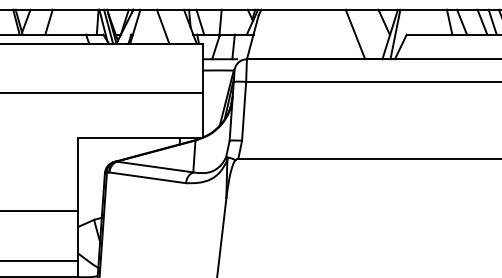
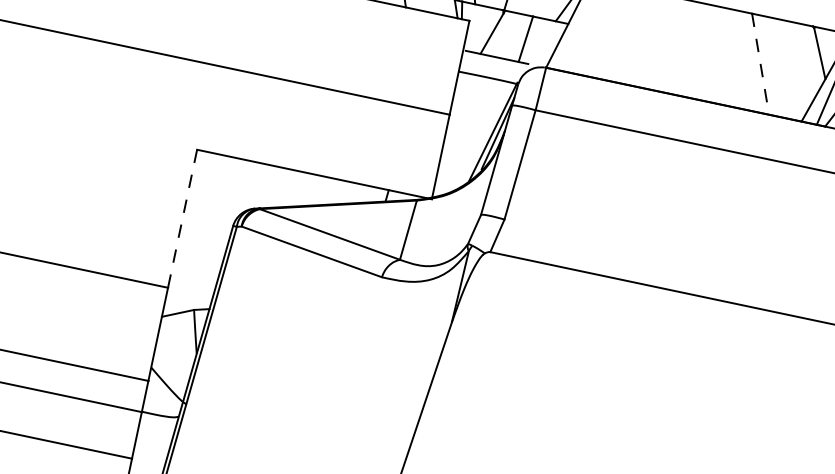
line: (355, 34) -> (760, 64), solid -> dashed
line: (78, 174) -> (182, 218), solid -> dashed

